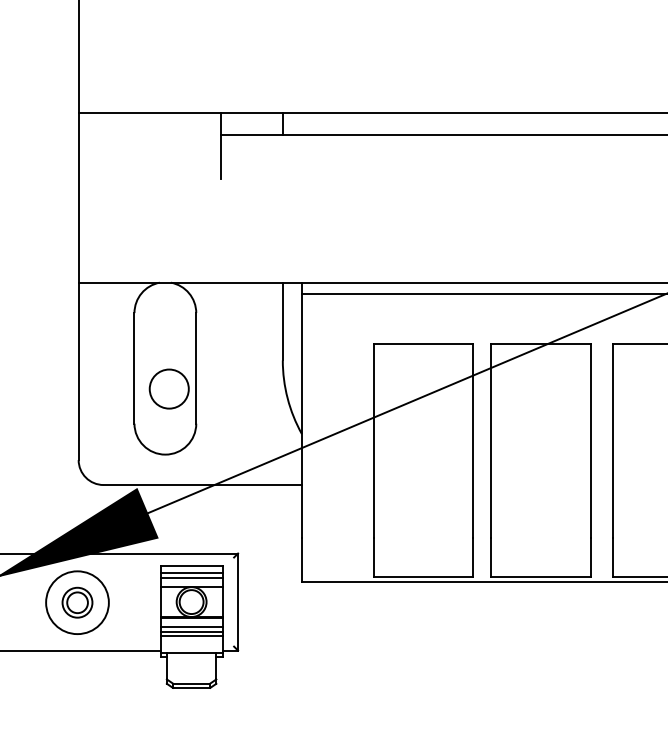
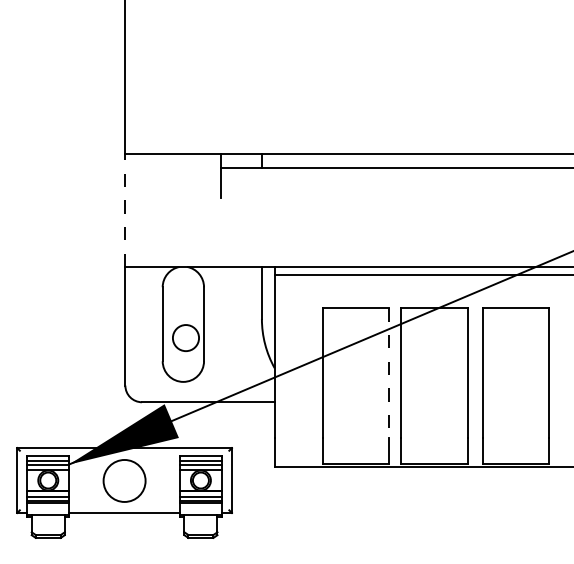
line: (78, 198) -> (125, 210), solid -> dashed
line: (473, 440) -> (389, 372), solid -> dashed
part: (77, 602) -> (124, 480), removed

